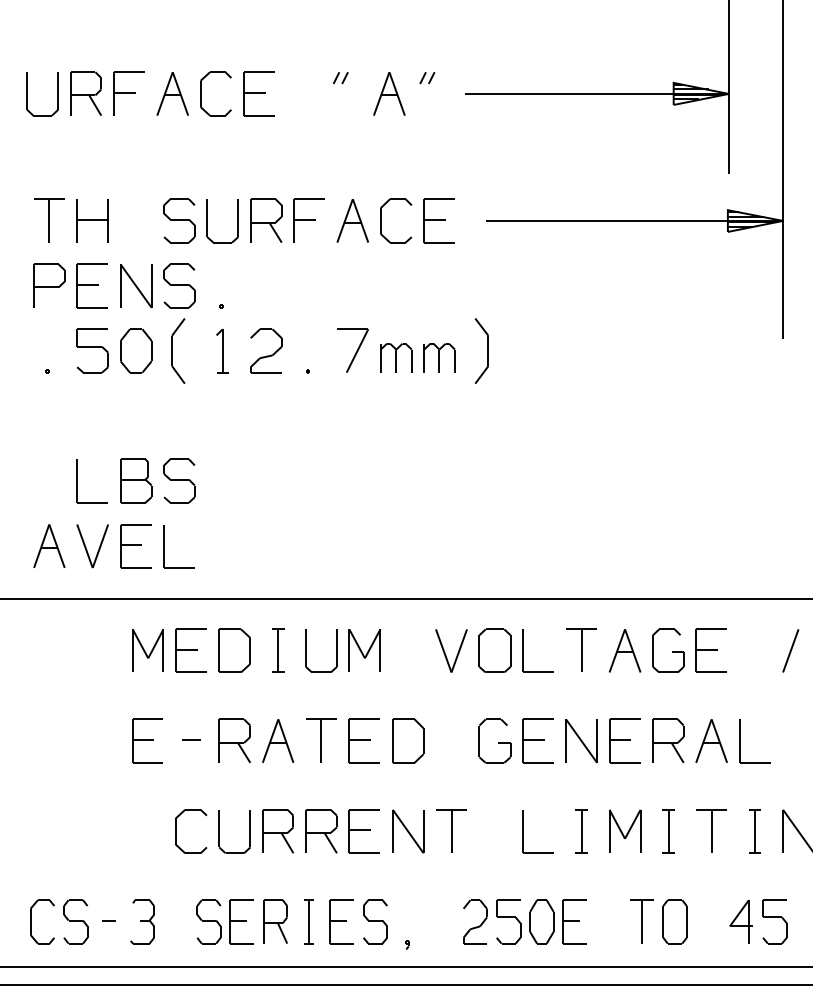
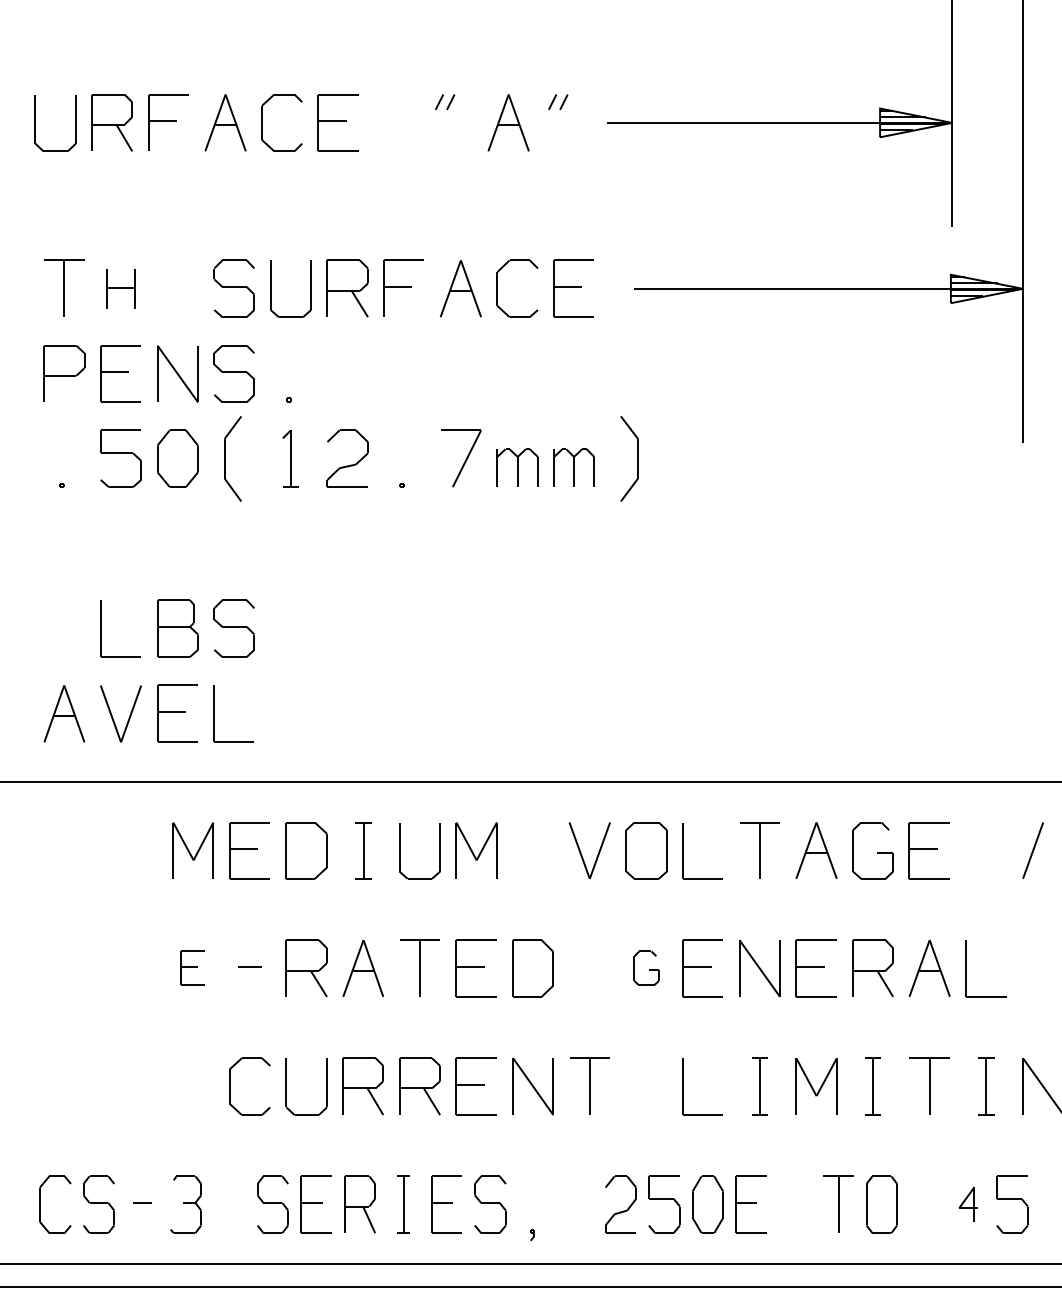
part: (92, 220) -> (120, 288), size x0.7
part: (147, 740) -> (192, 967), size x0.6
part: (494, 740) -> (645, 967), size x0.6
part: (740, 921) -> (967, 1204), size x0.6

